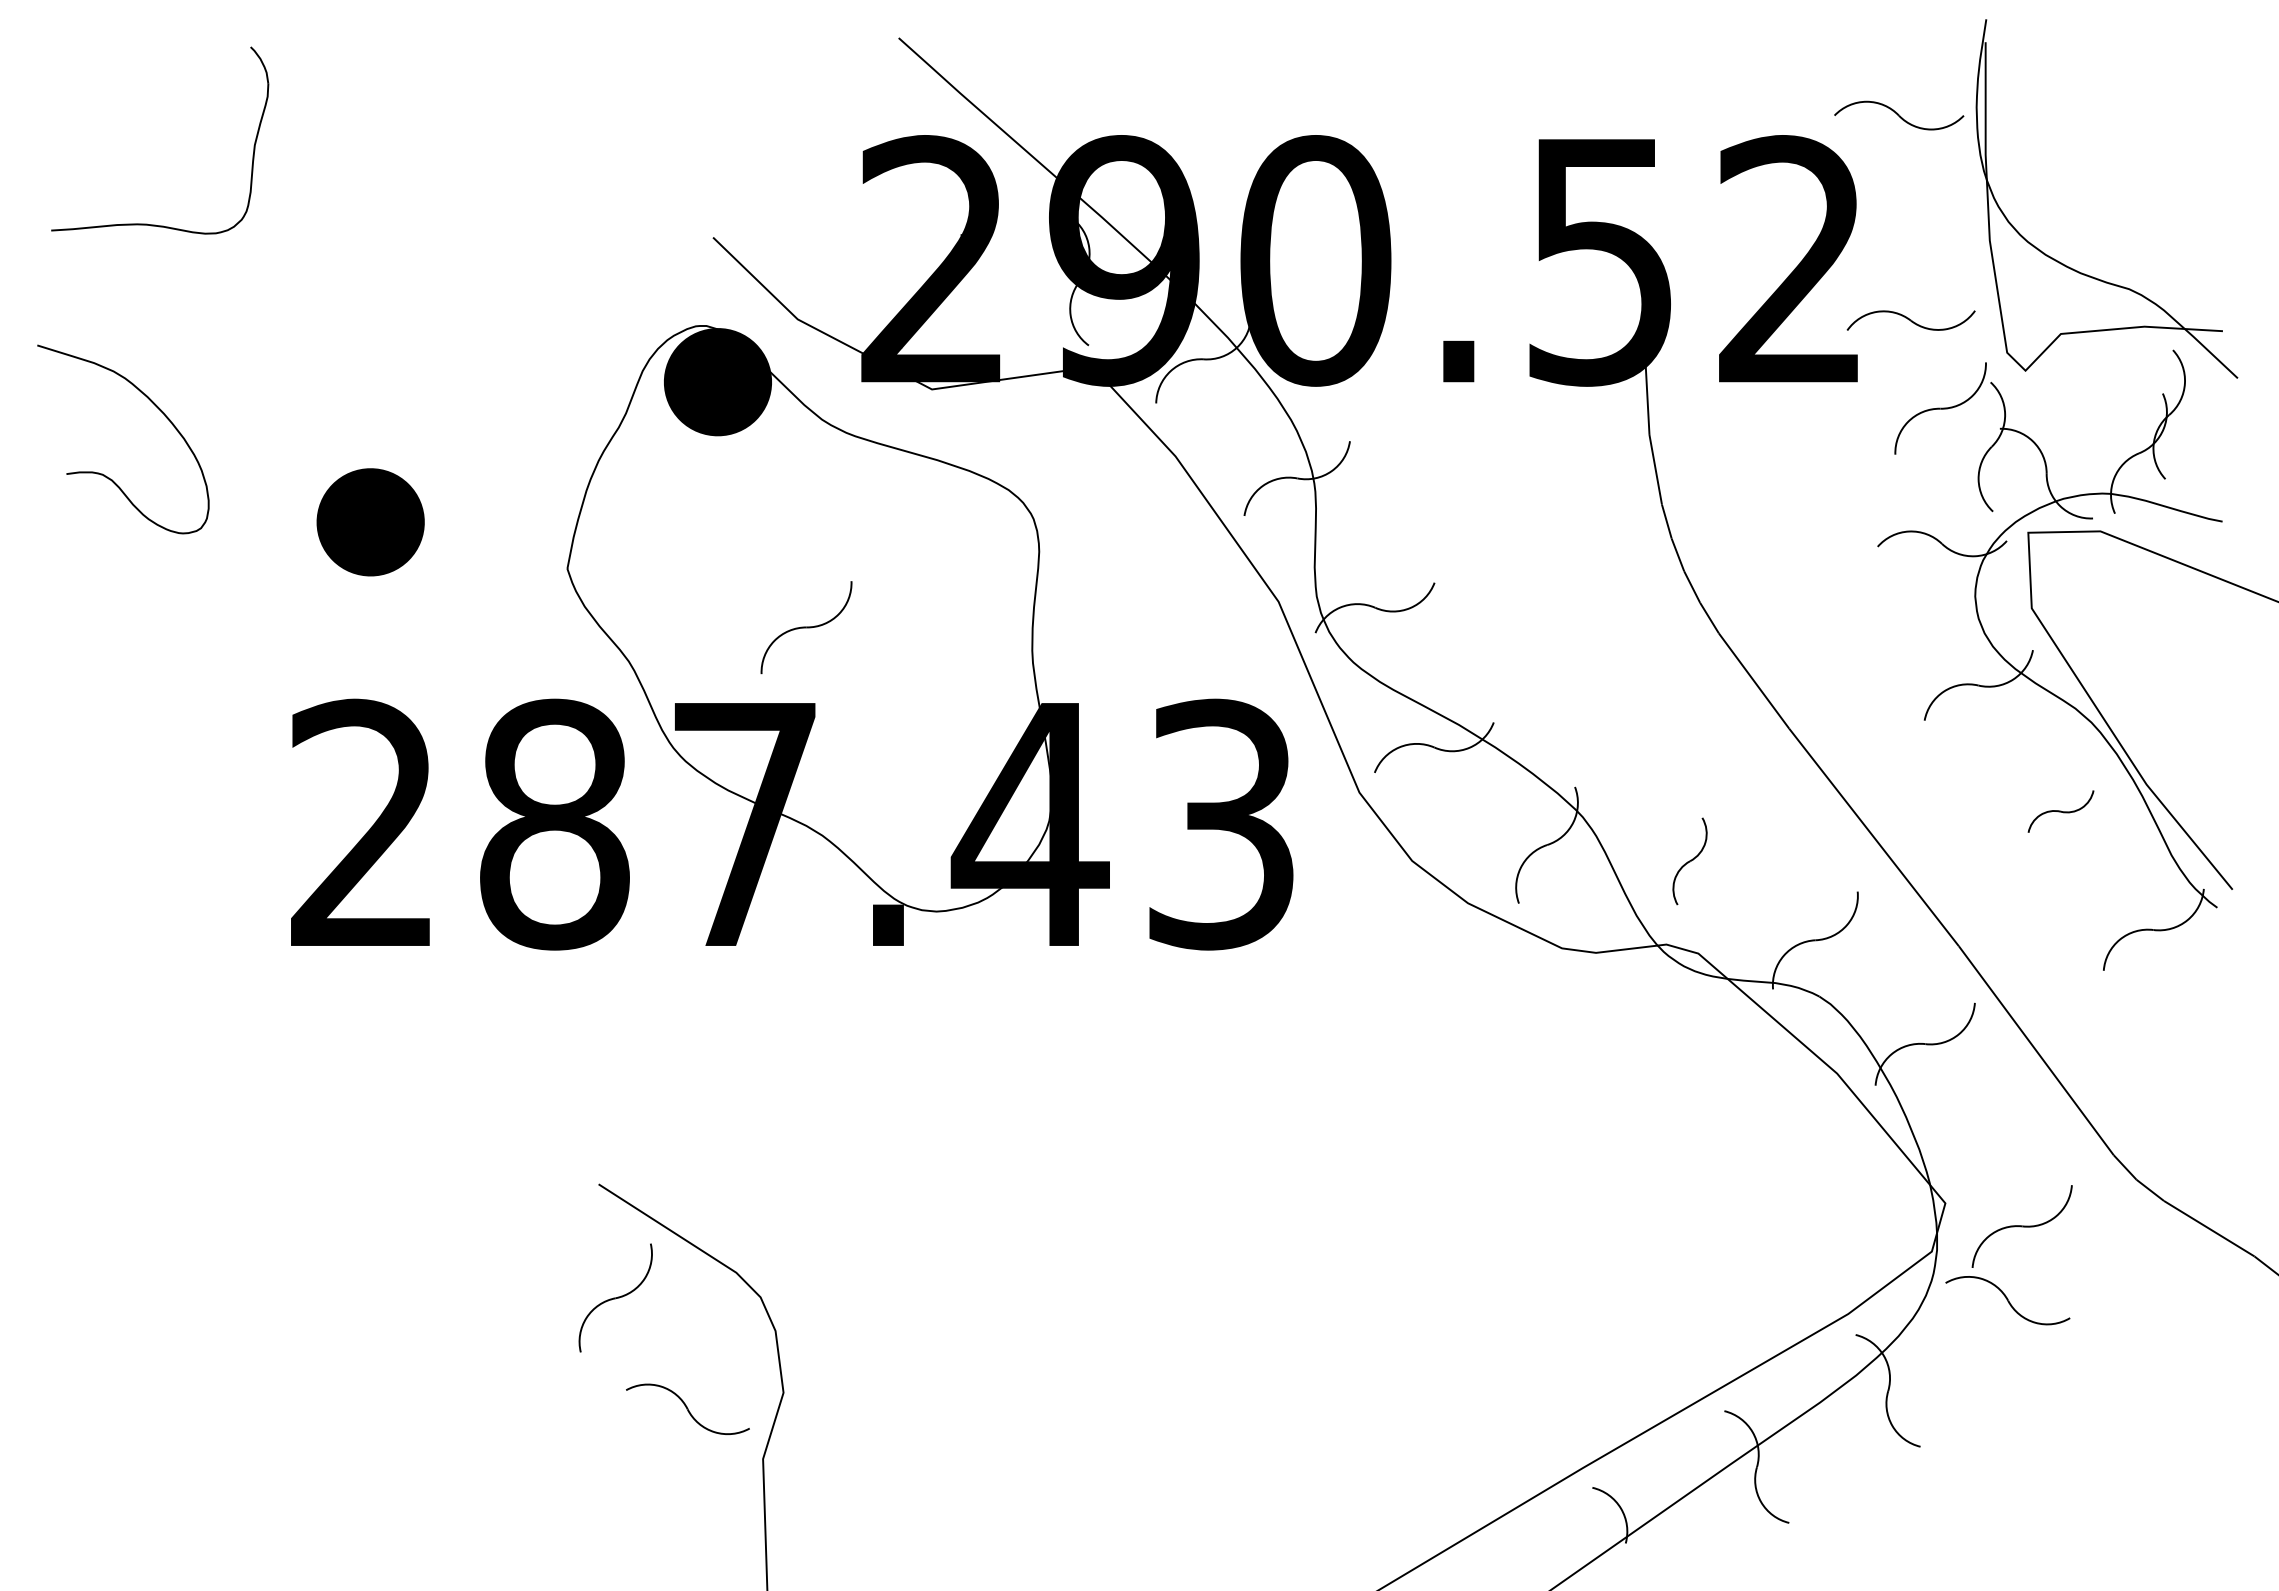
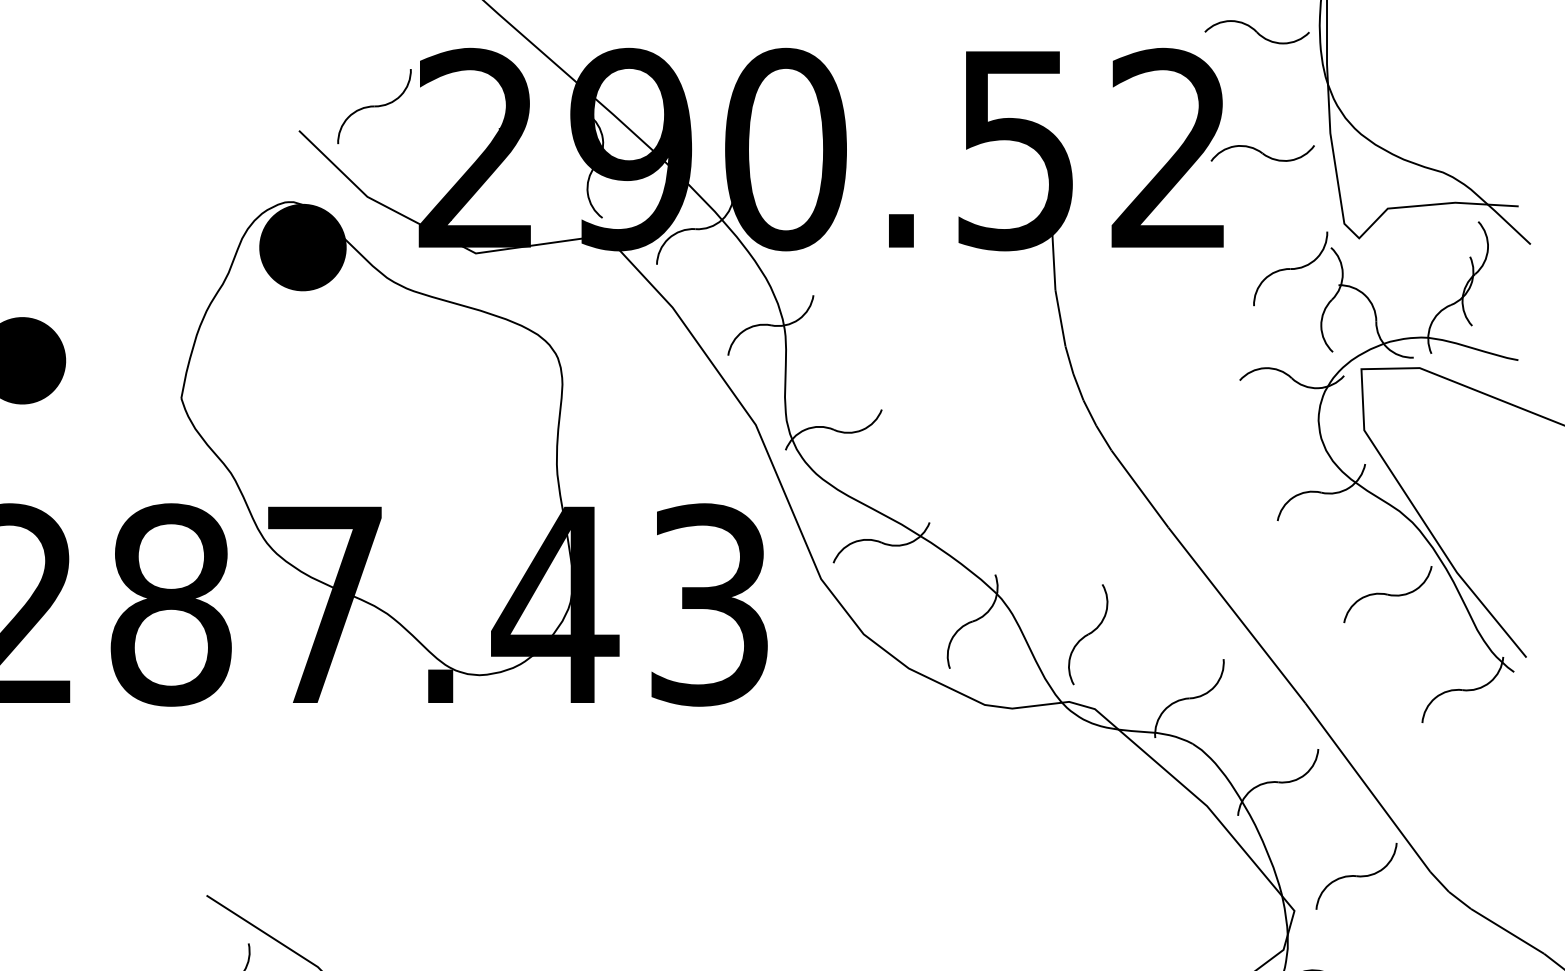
part: (1910, 320) -> (1262, 153), moved
part: (806, 627) -> (374, 106), moved
part: (2060, 811) -> (1387, 594), size x1.67
part: (1689, 861) -> (1087, 634), size x1.43
part: (2021, 1226) -> (1355, 876), moved

